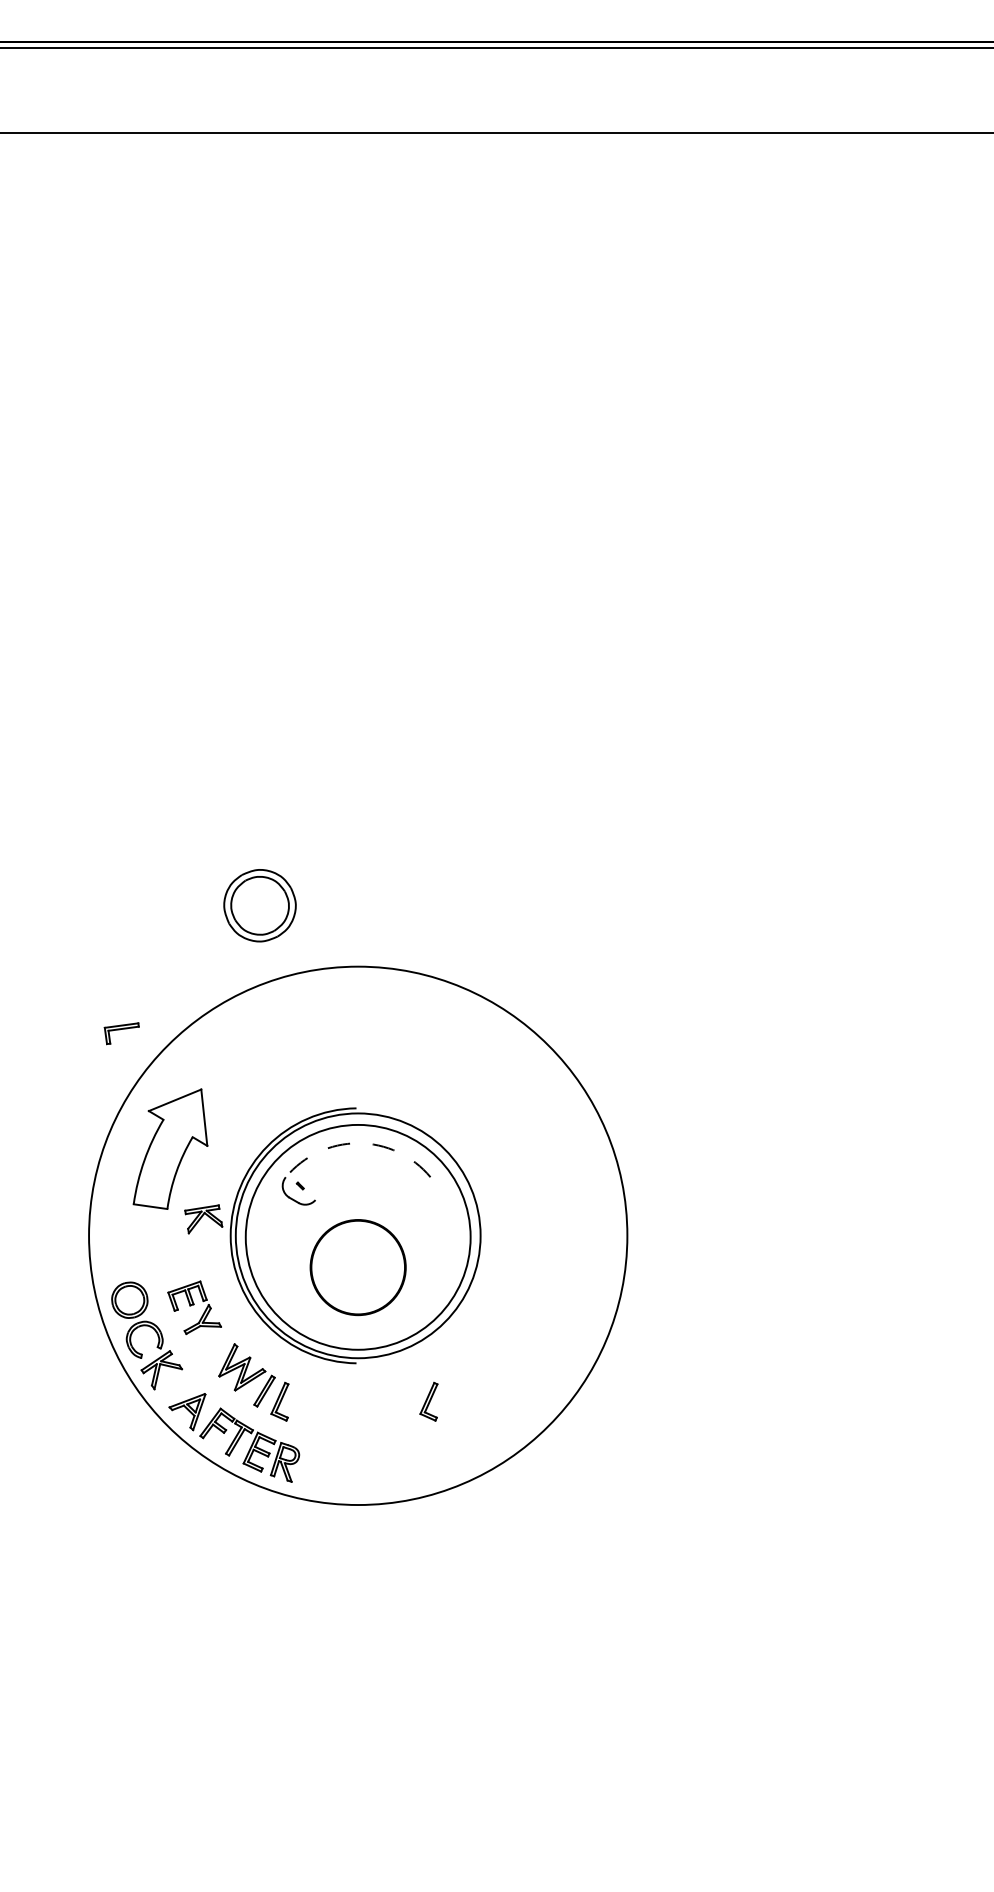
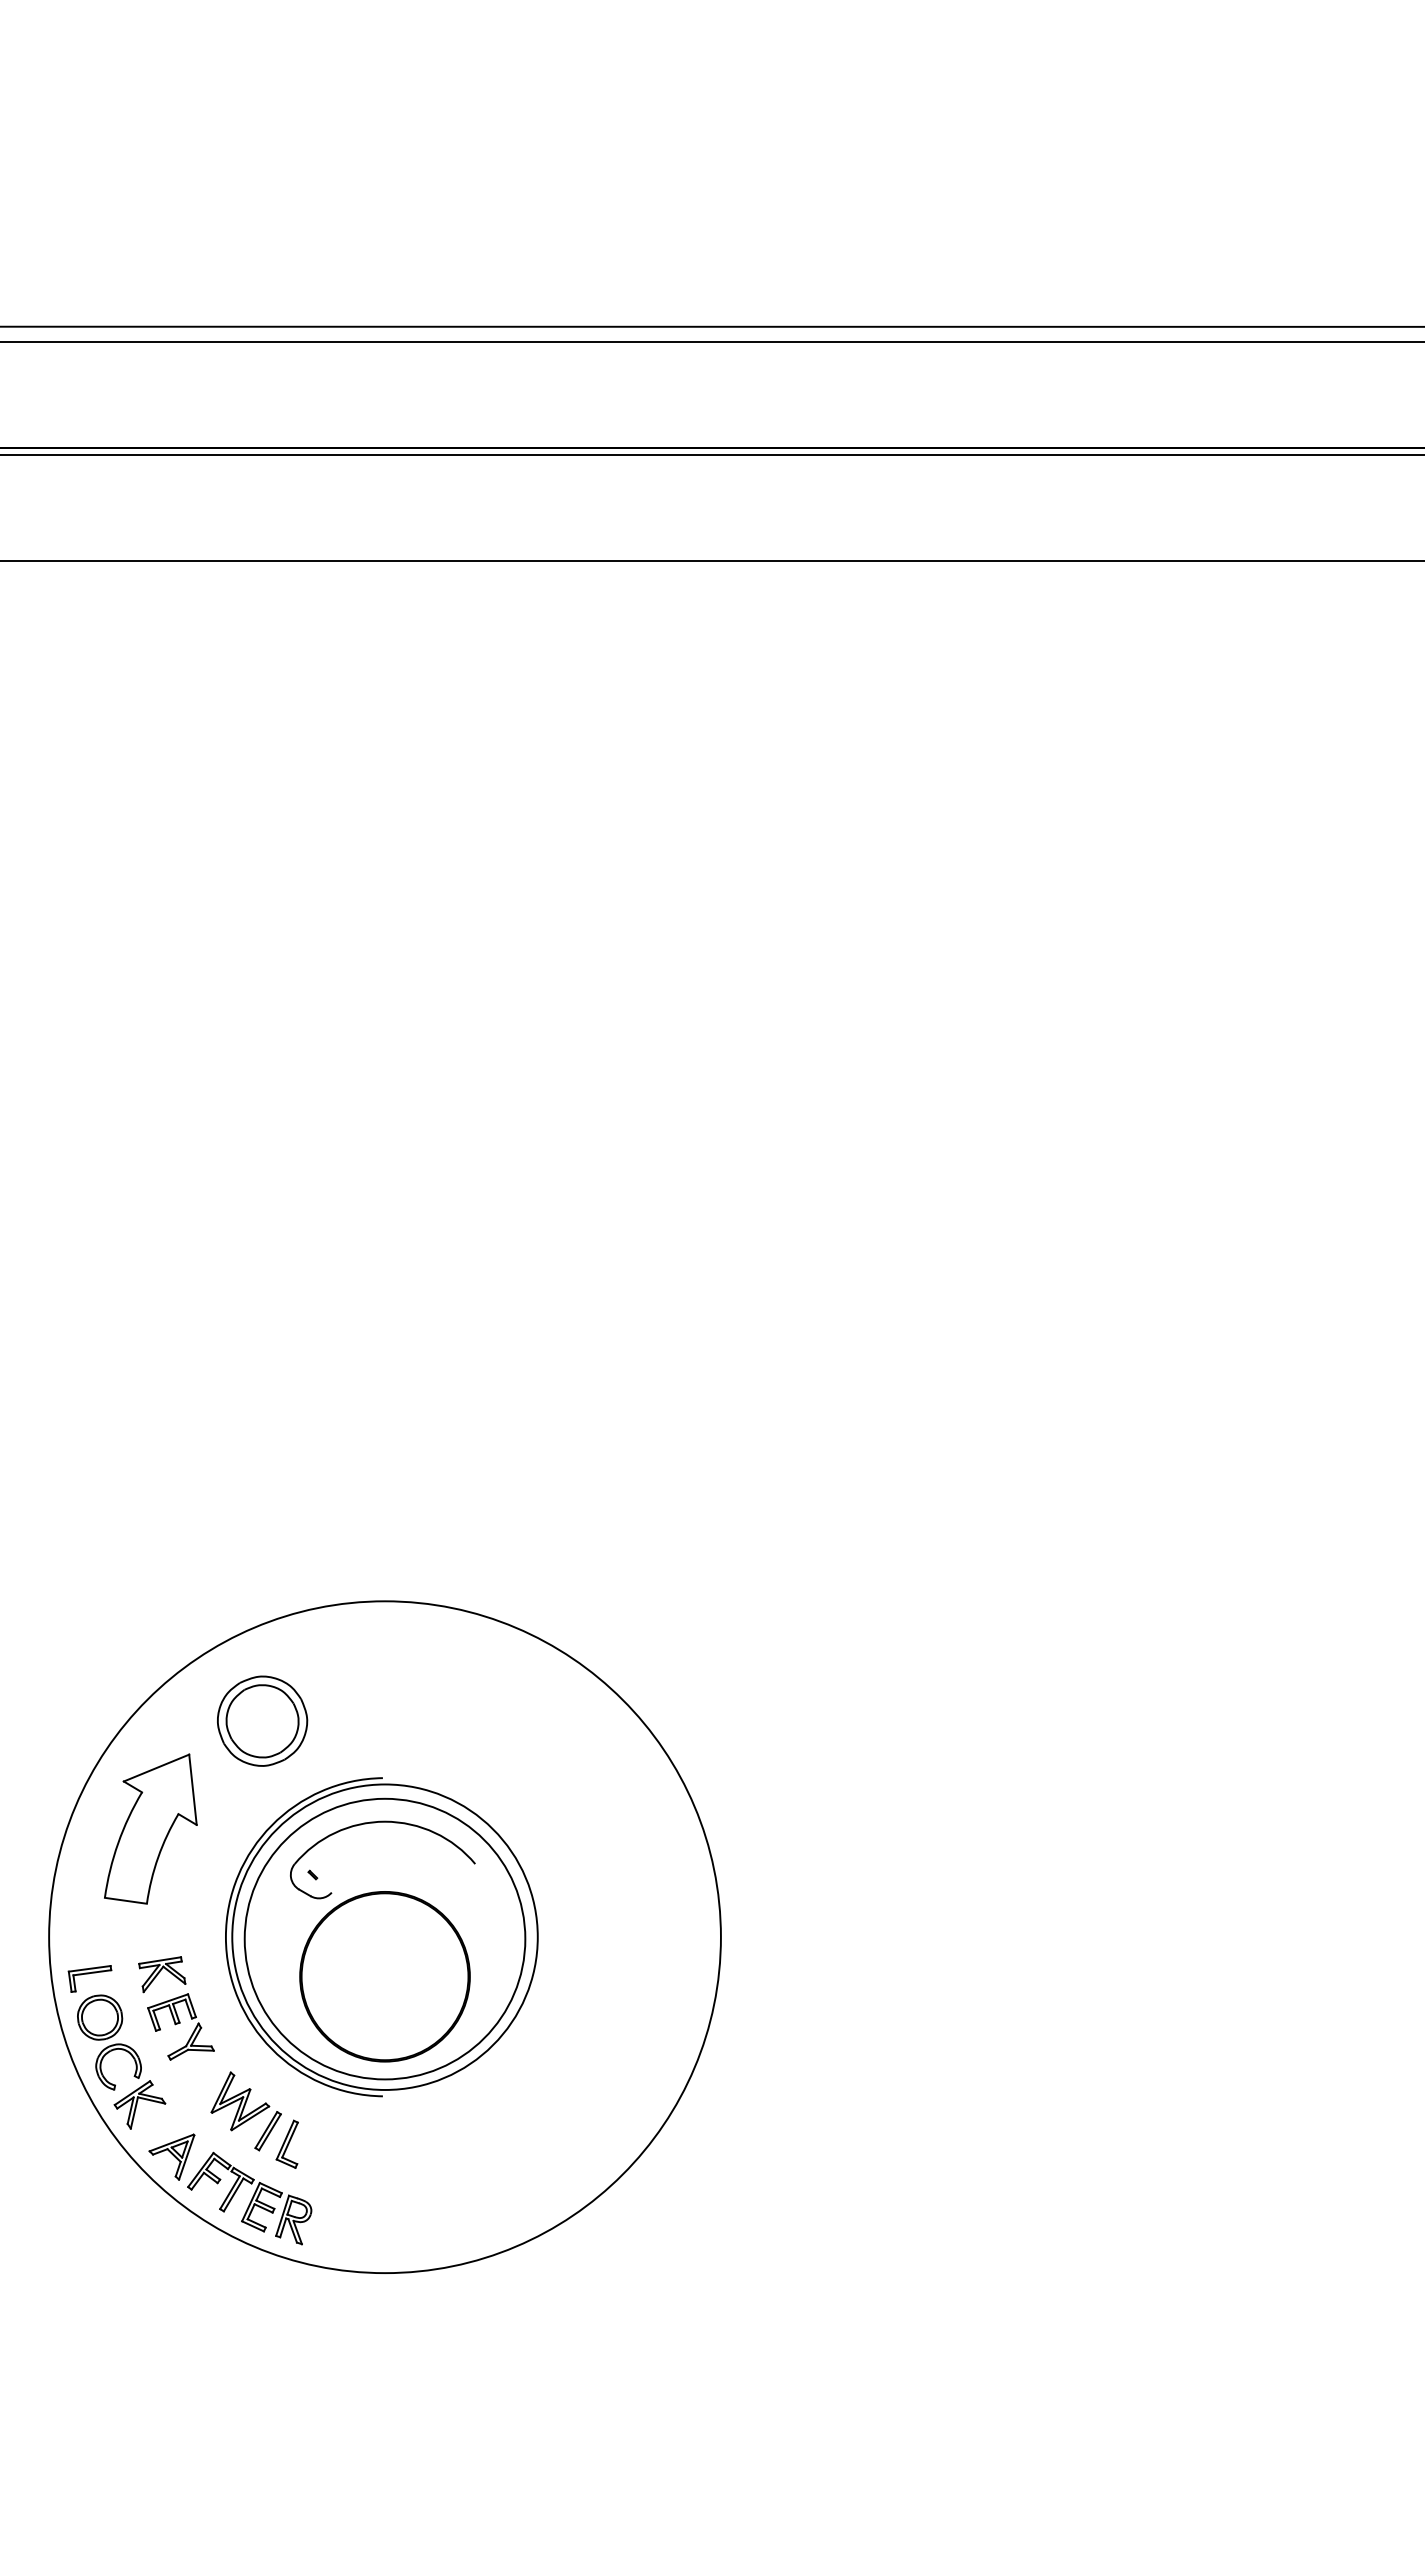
part: (260, 905) -> (262, 1720), moved
part: (121, 1033) -> (89, 1978), moved
arc: (358, 1143) -> (385, 1821), dashed -> solid
part: (203, 1219) -> (162, 1974), moved
part: (357, 1267) -> (384, 1976), size x1.43
part: (428, 1401) -> (472, 2143), removed

